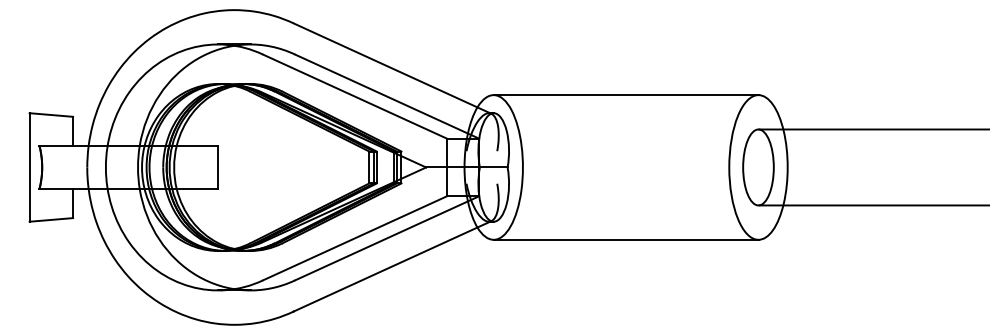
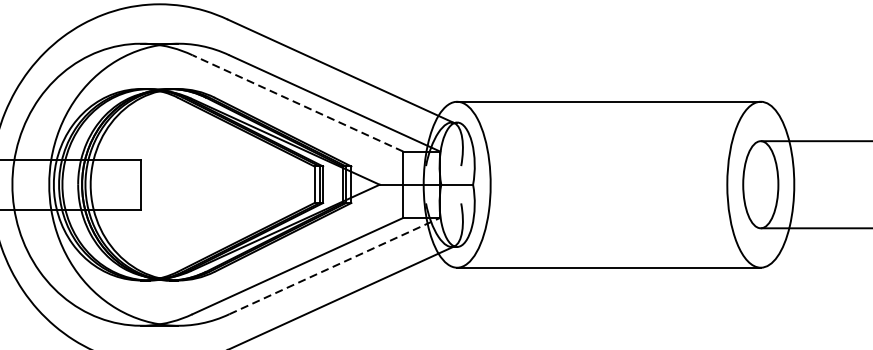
line: (354, 96) -> (297, 103), solid -> dashed
line: (387, 238) -> (335, 266), solid -> dashed

